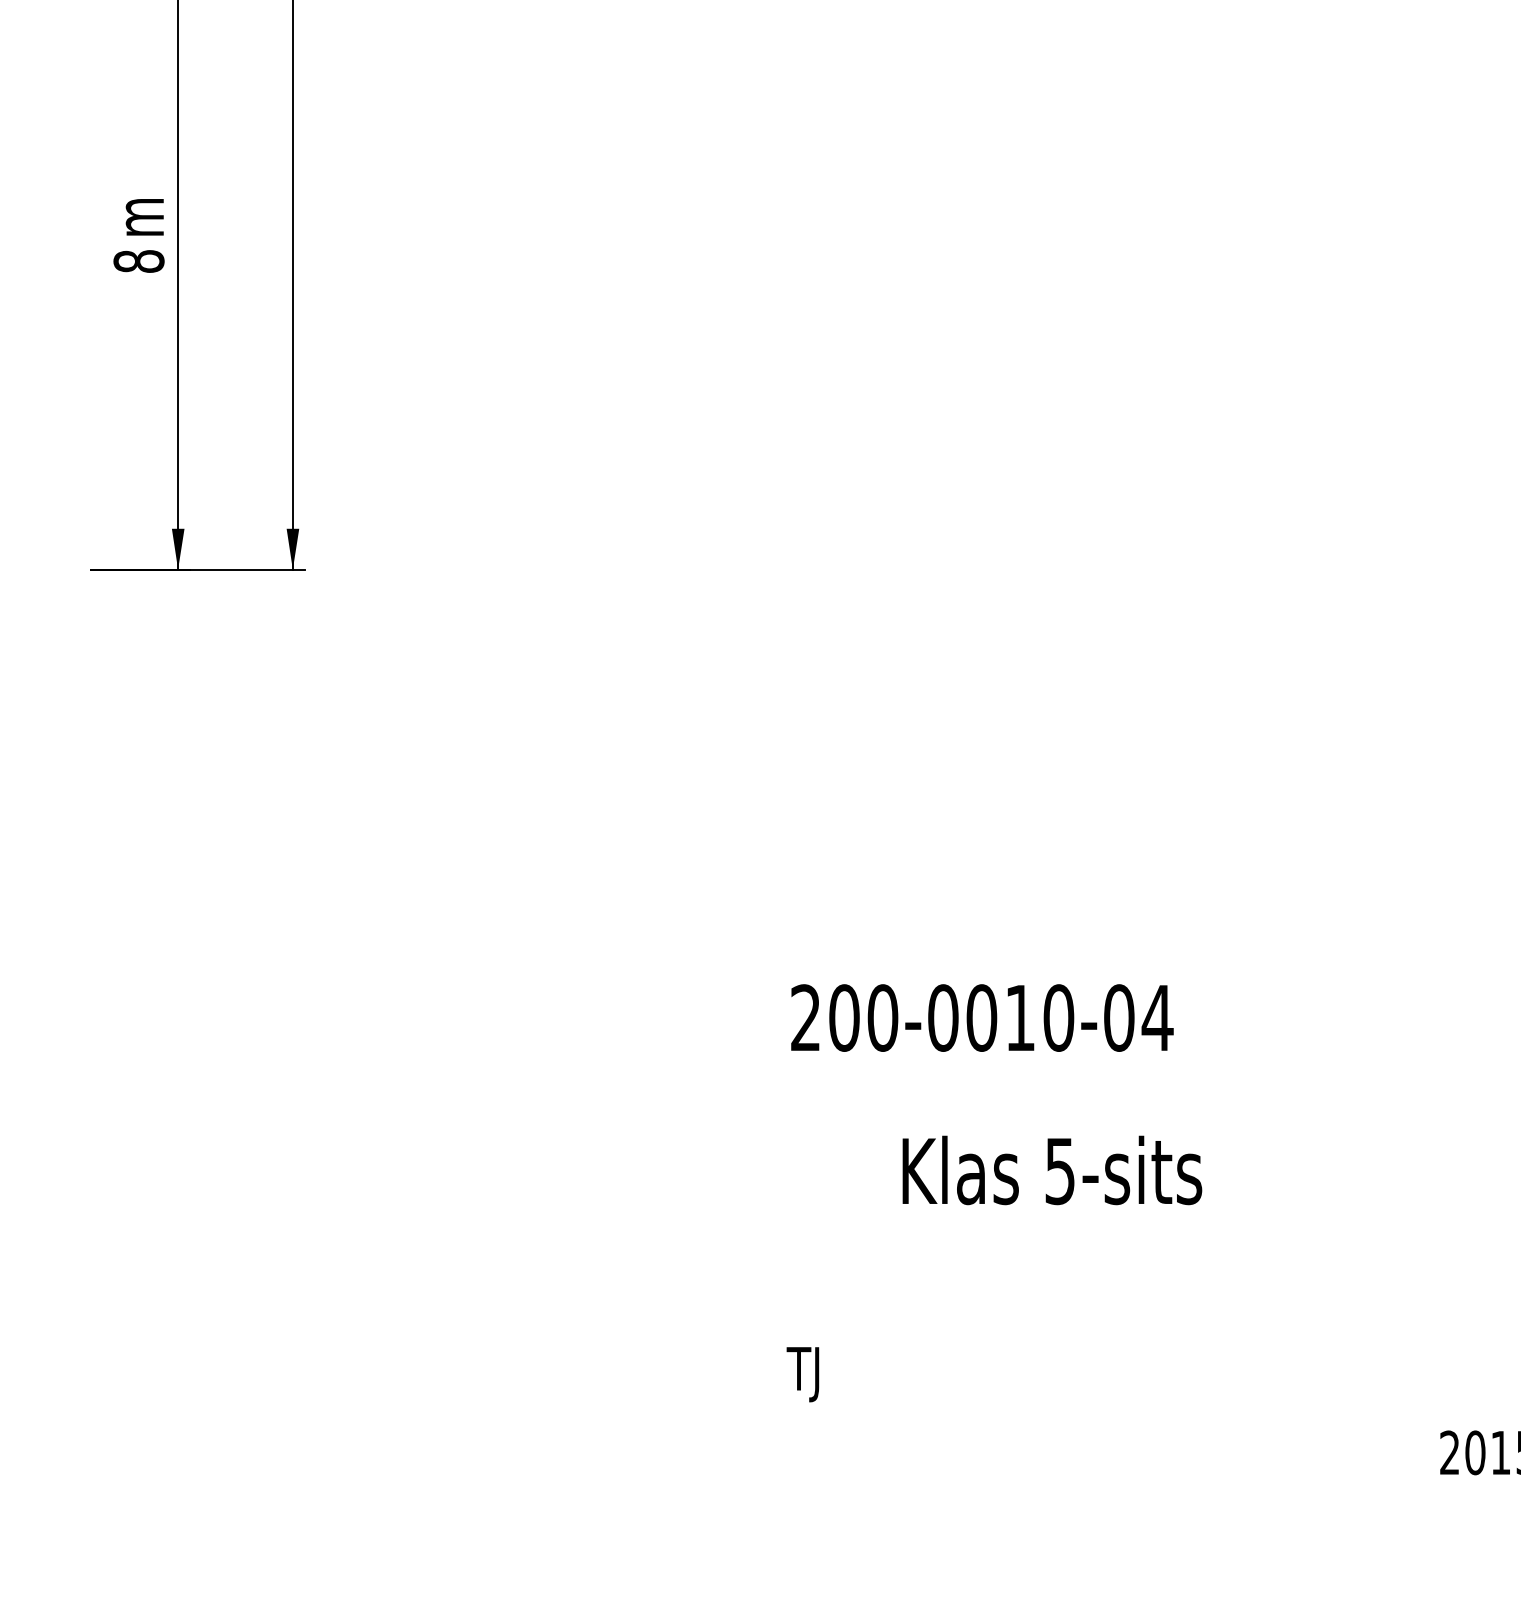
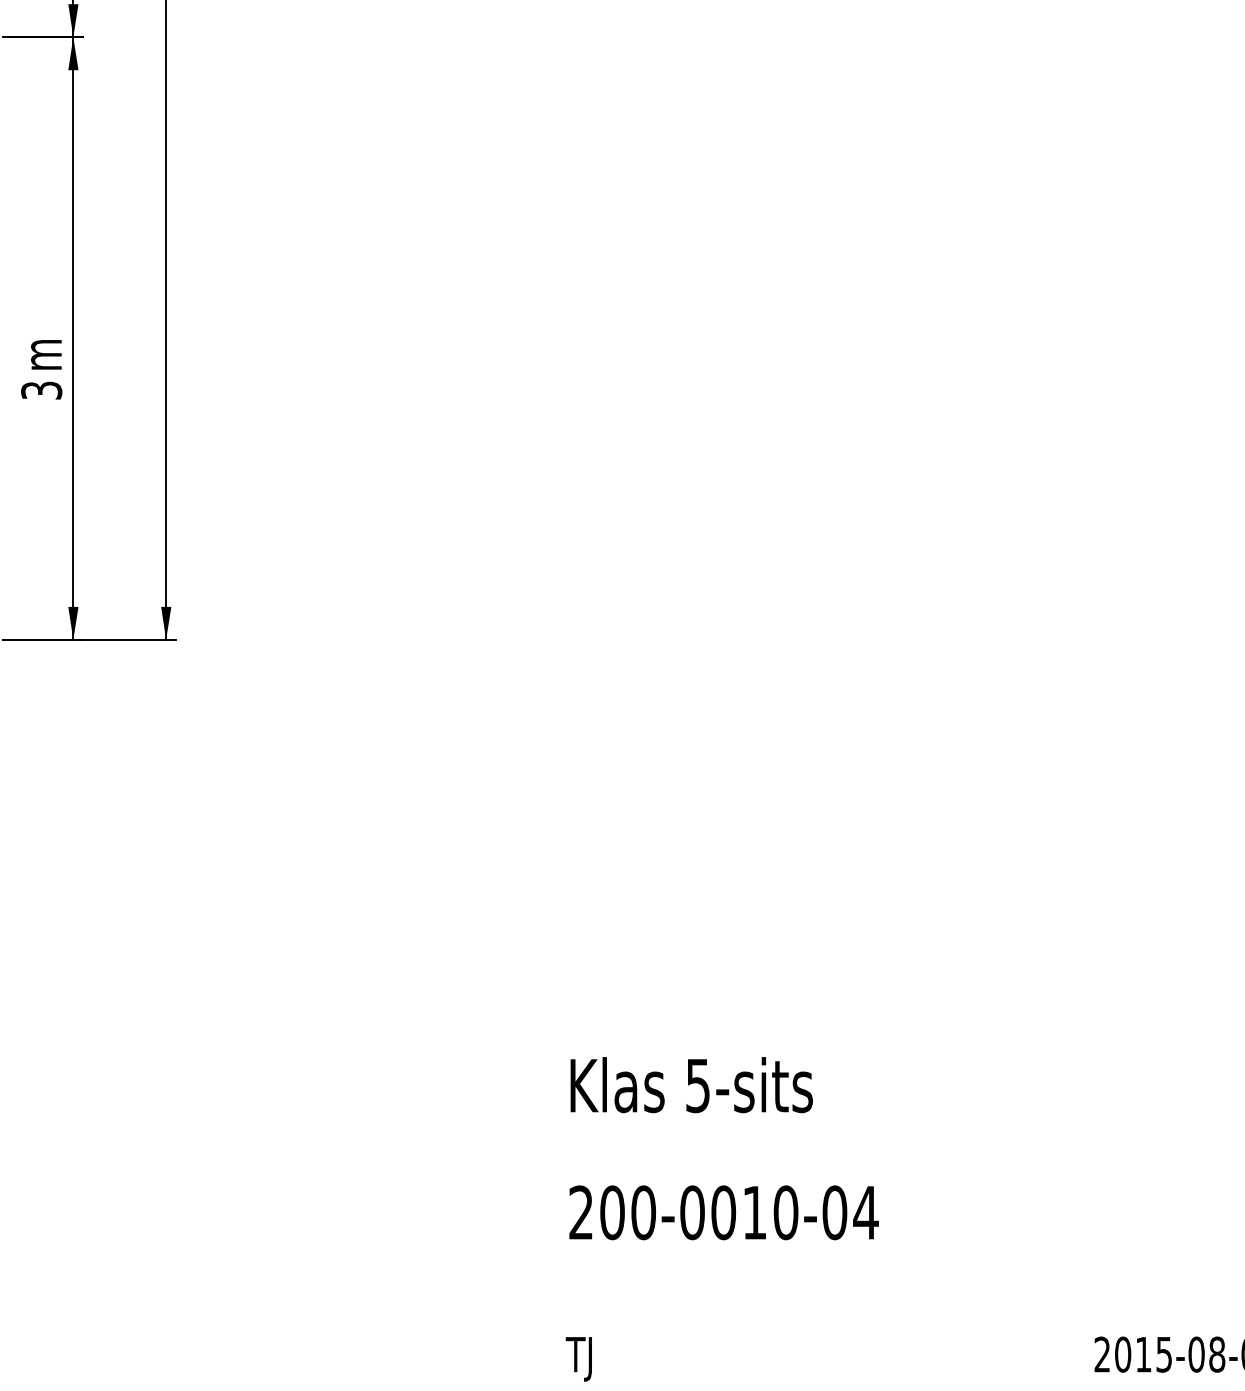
text: (138, 261) -> (41, 390), 8 -> 3
text: (981, 1017) -> (723, 1212), moved
text: (1052, 1170) -> (691, 1085), moved
text: (802, 1374) -> (578, 1359), moved

